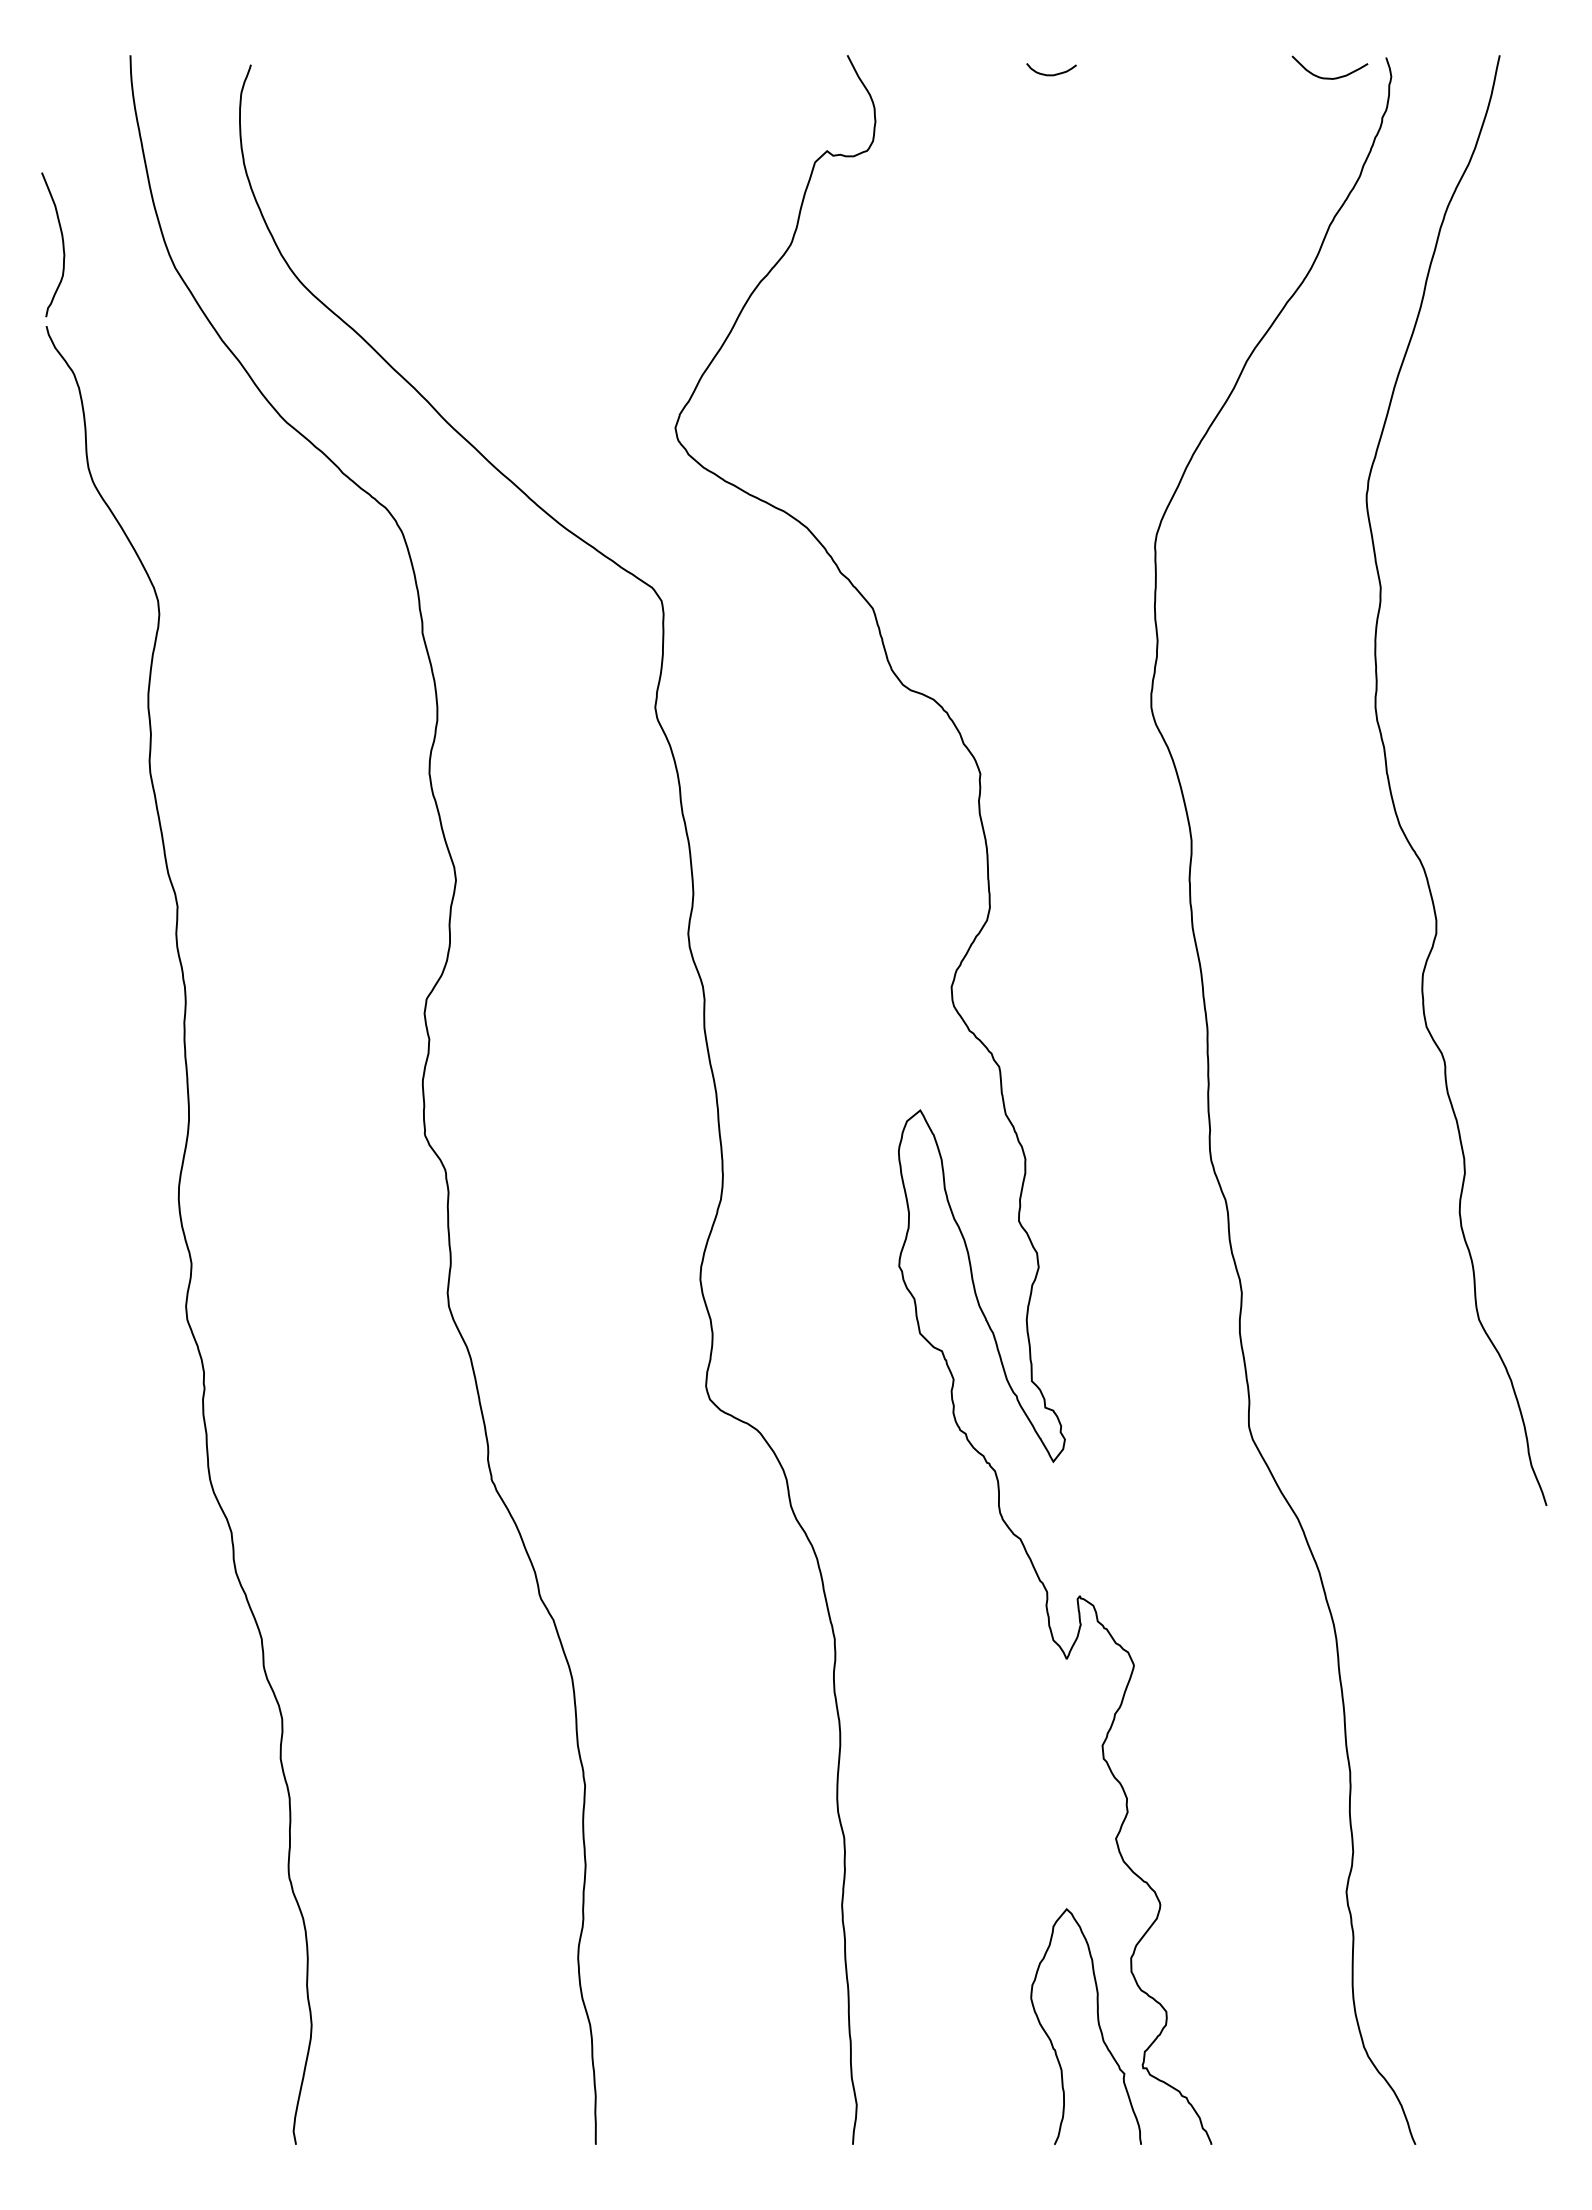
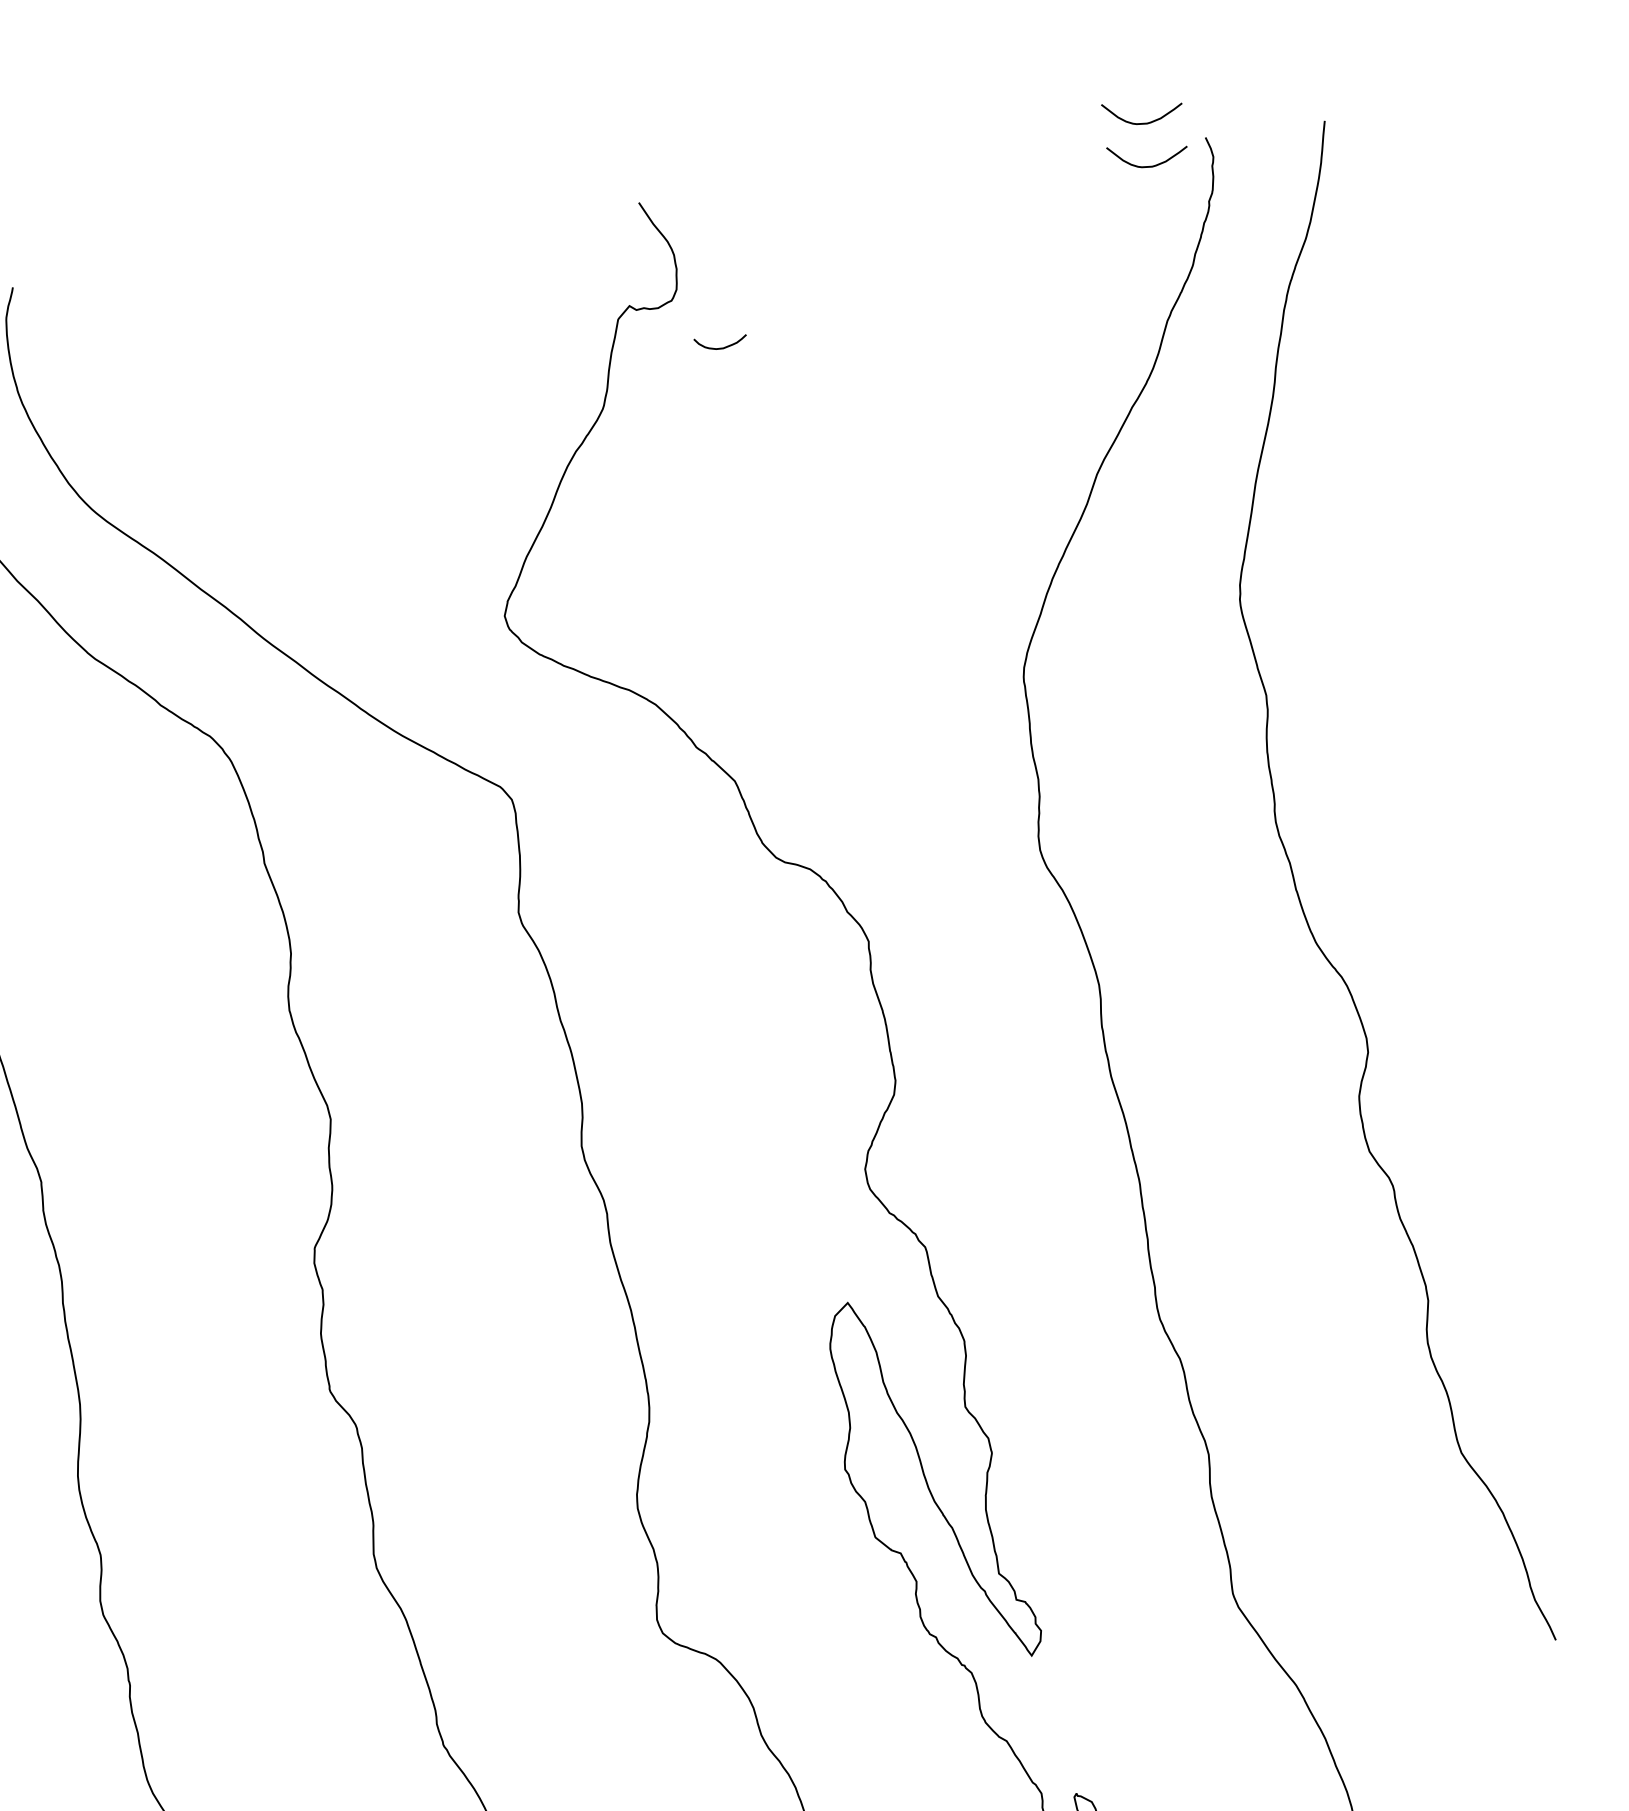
curve: (1329, 36) -> (1143, 122), added
curve: (1051, 74) -> (721, 347), moved

